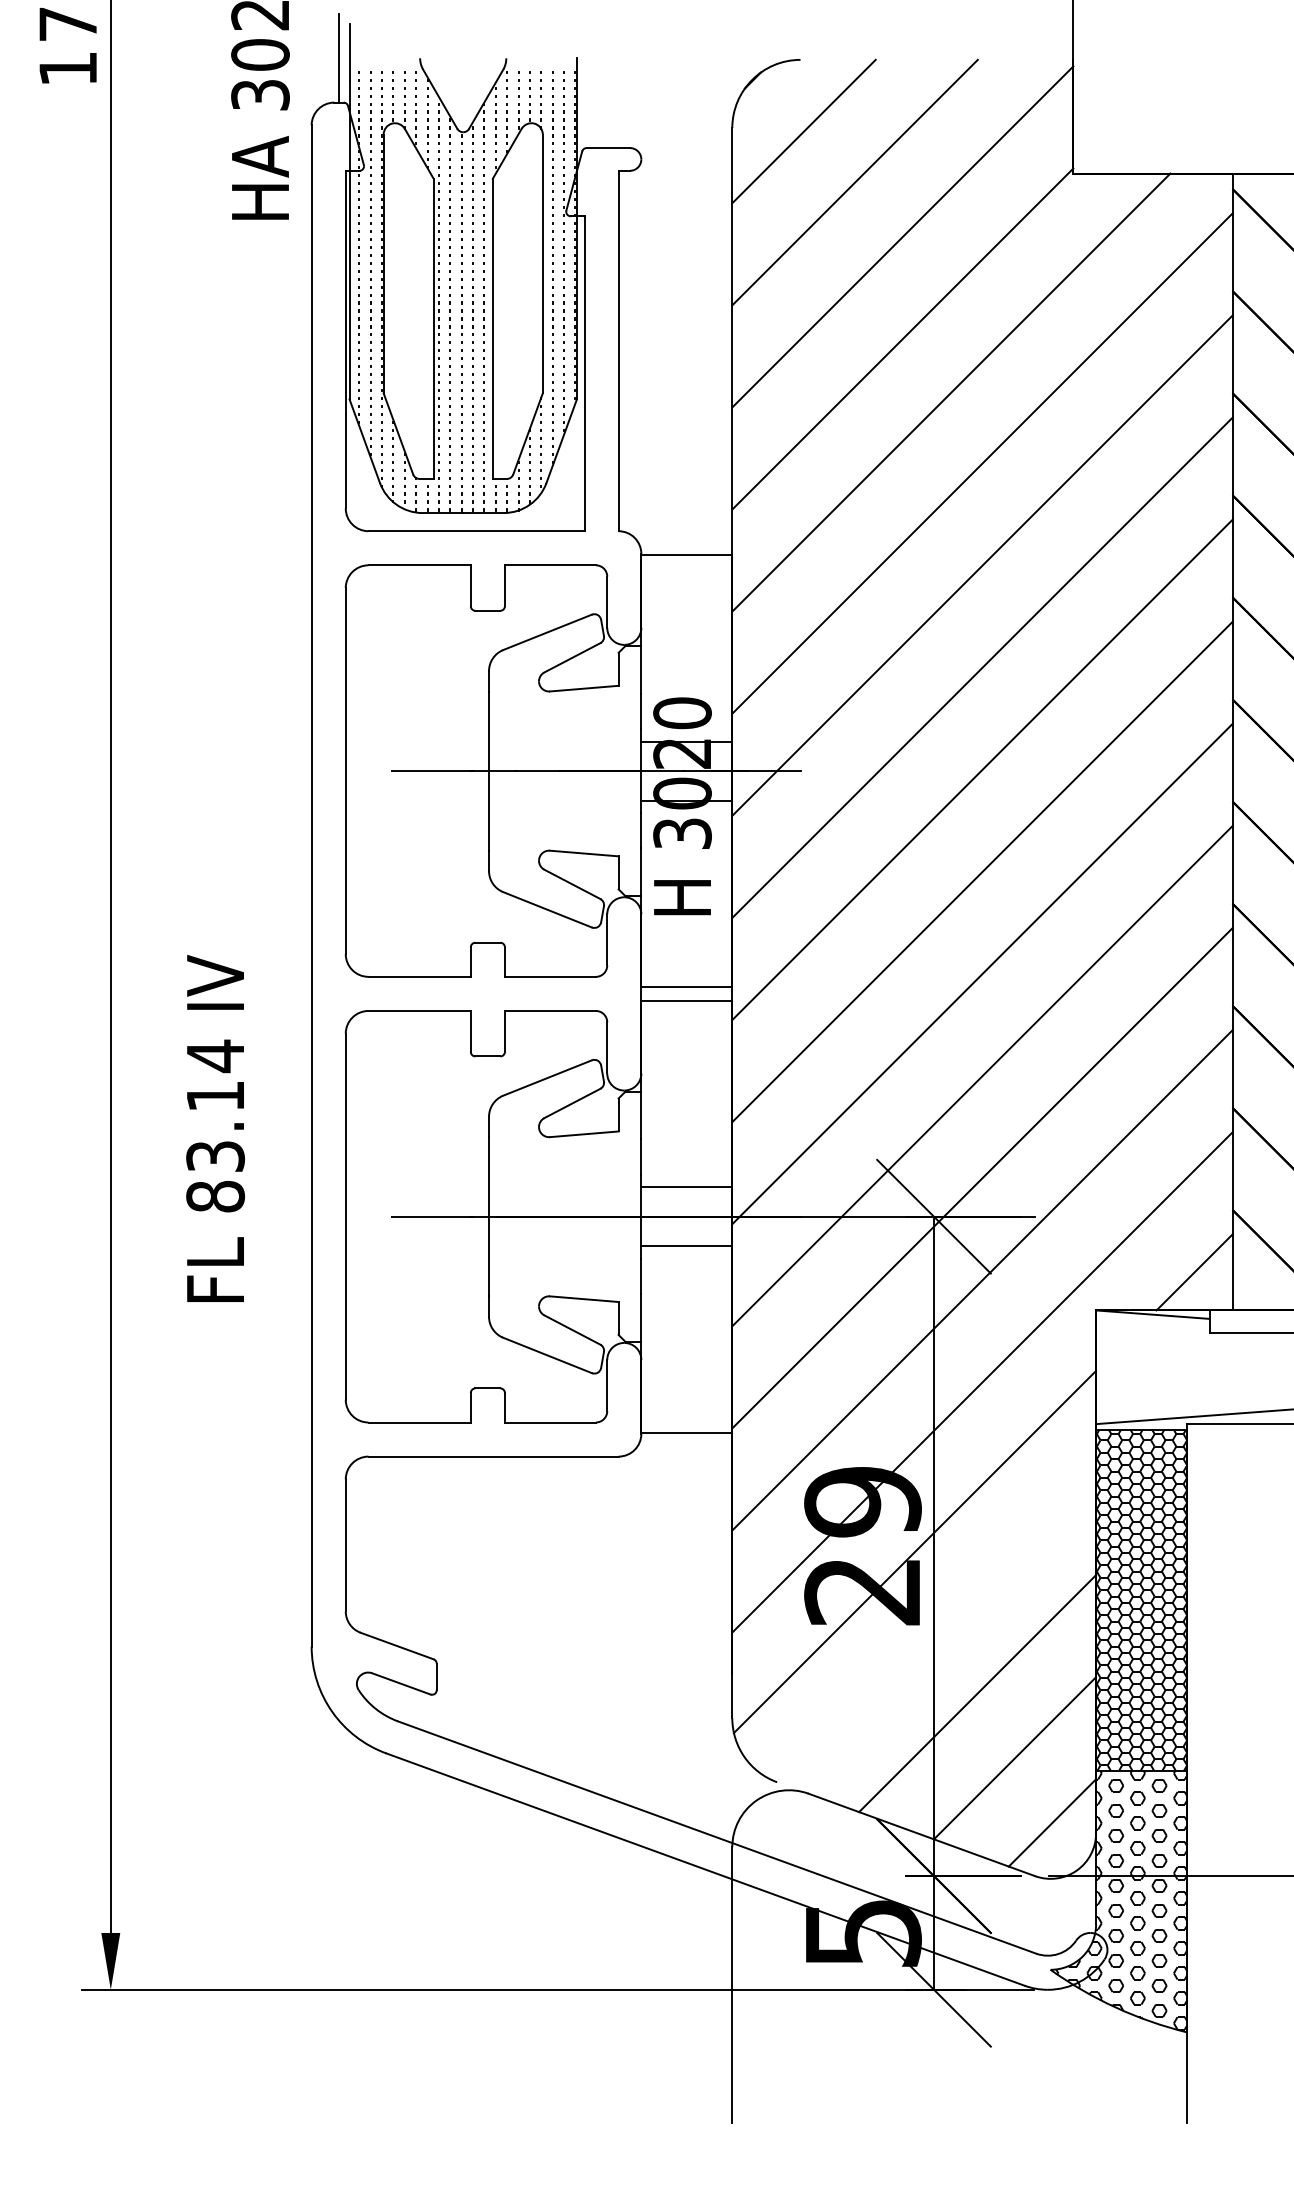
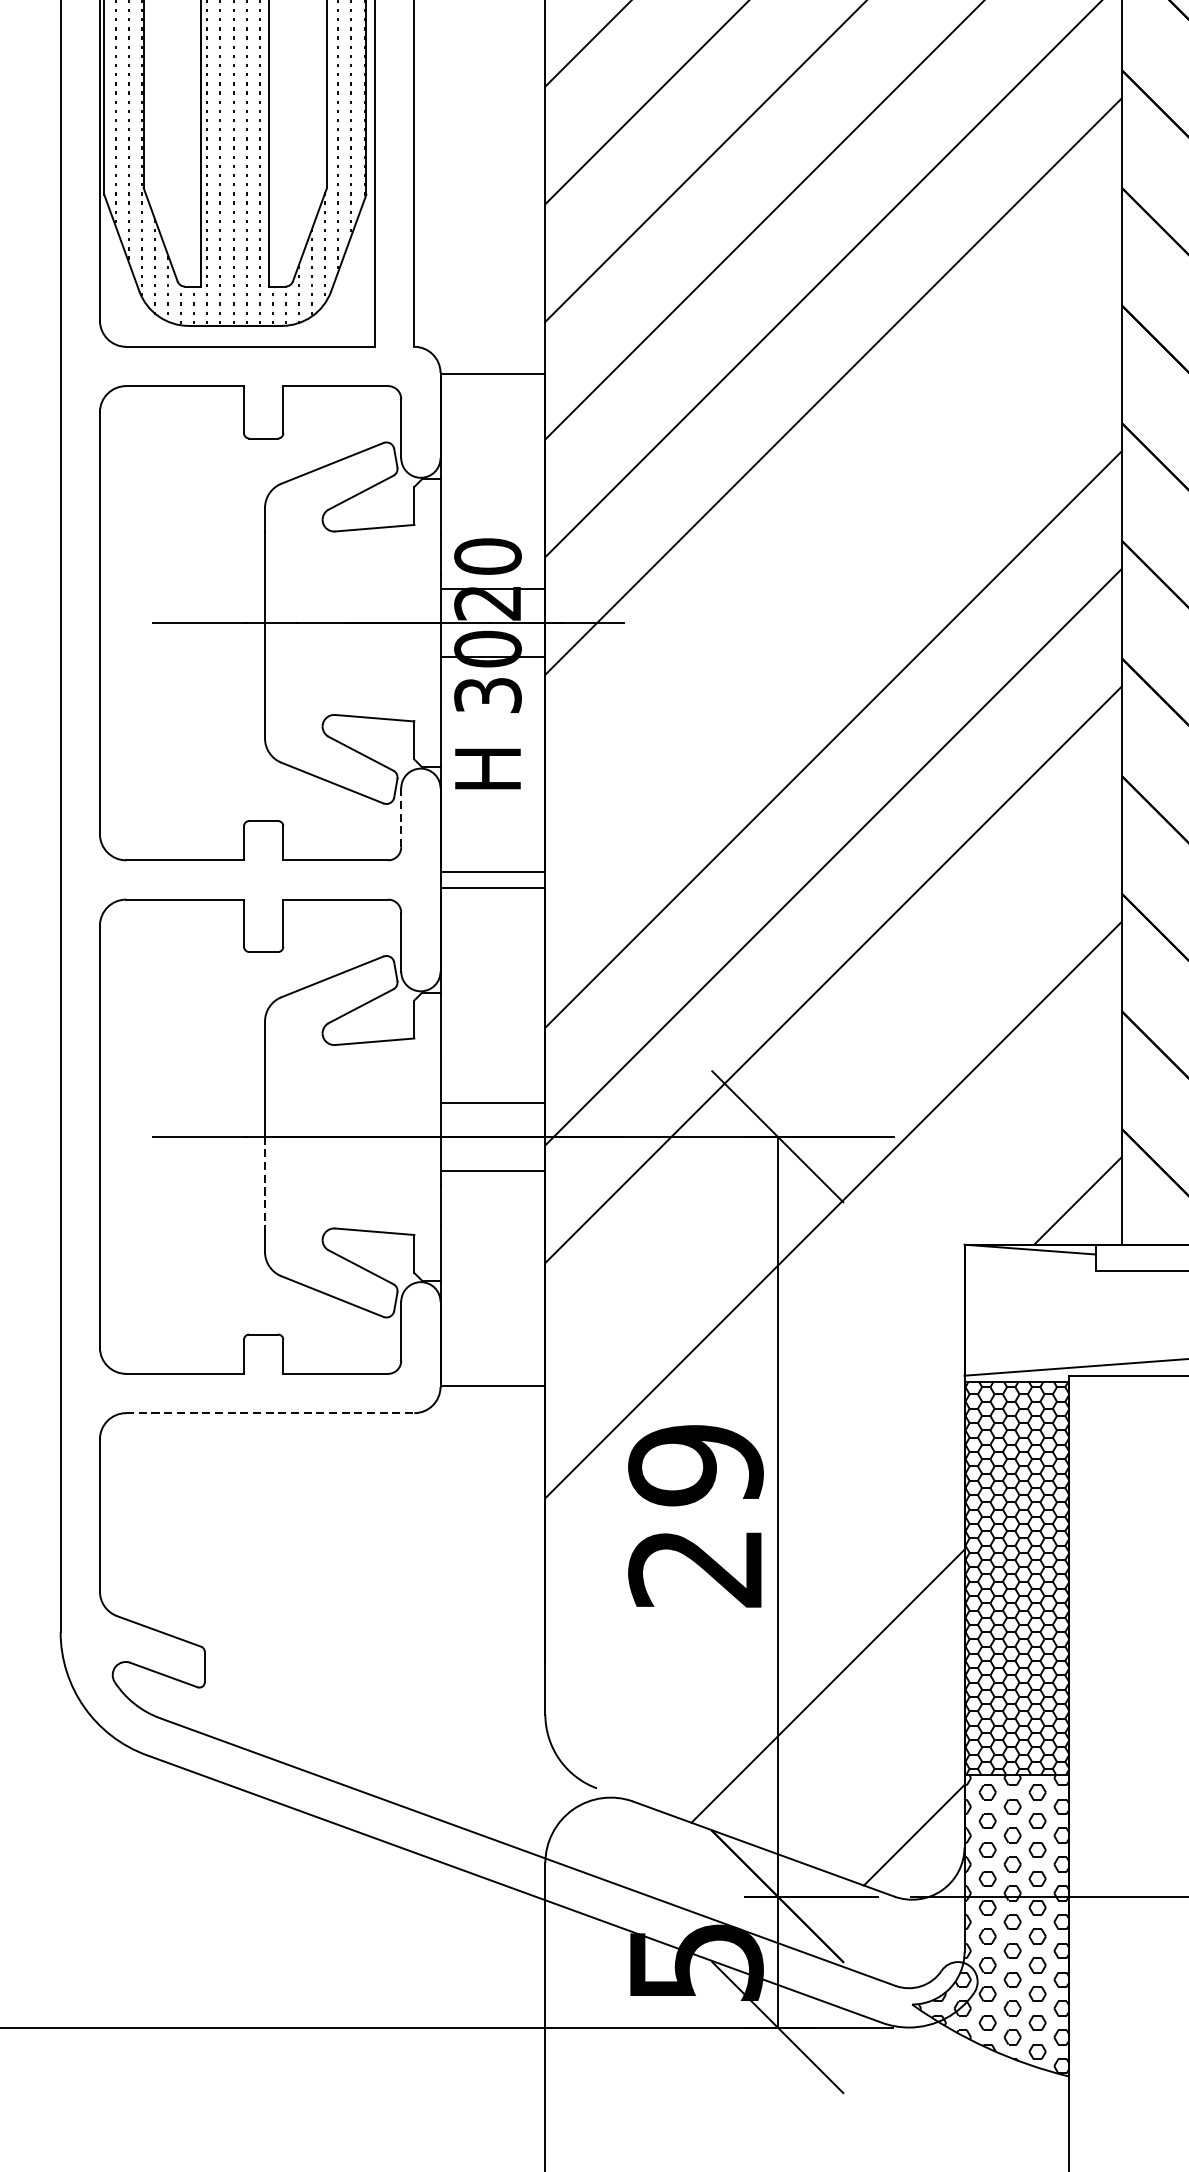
line: (982, 667) -> (833, 503), removed
line: (982, 769) -> (833, 621), removed
line: (607, 939) -> (401, 817), solid -> dashed
line: (982, 1178) -> (833, 1092), removed
line: (489, 1256) -> (265, 1182), solid -> dashed
line: (982, 1382) -> (833, 1327), removed
line: (494, 1456) -> (271, 1413), solid -> dashed
line: (914, 1551) -> (755, 1522), removed
line: (1014, 1758) -> (870, 1761), removed

